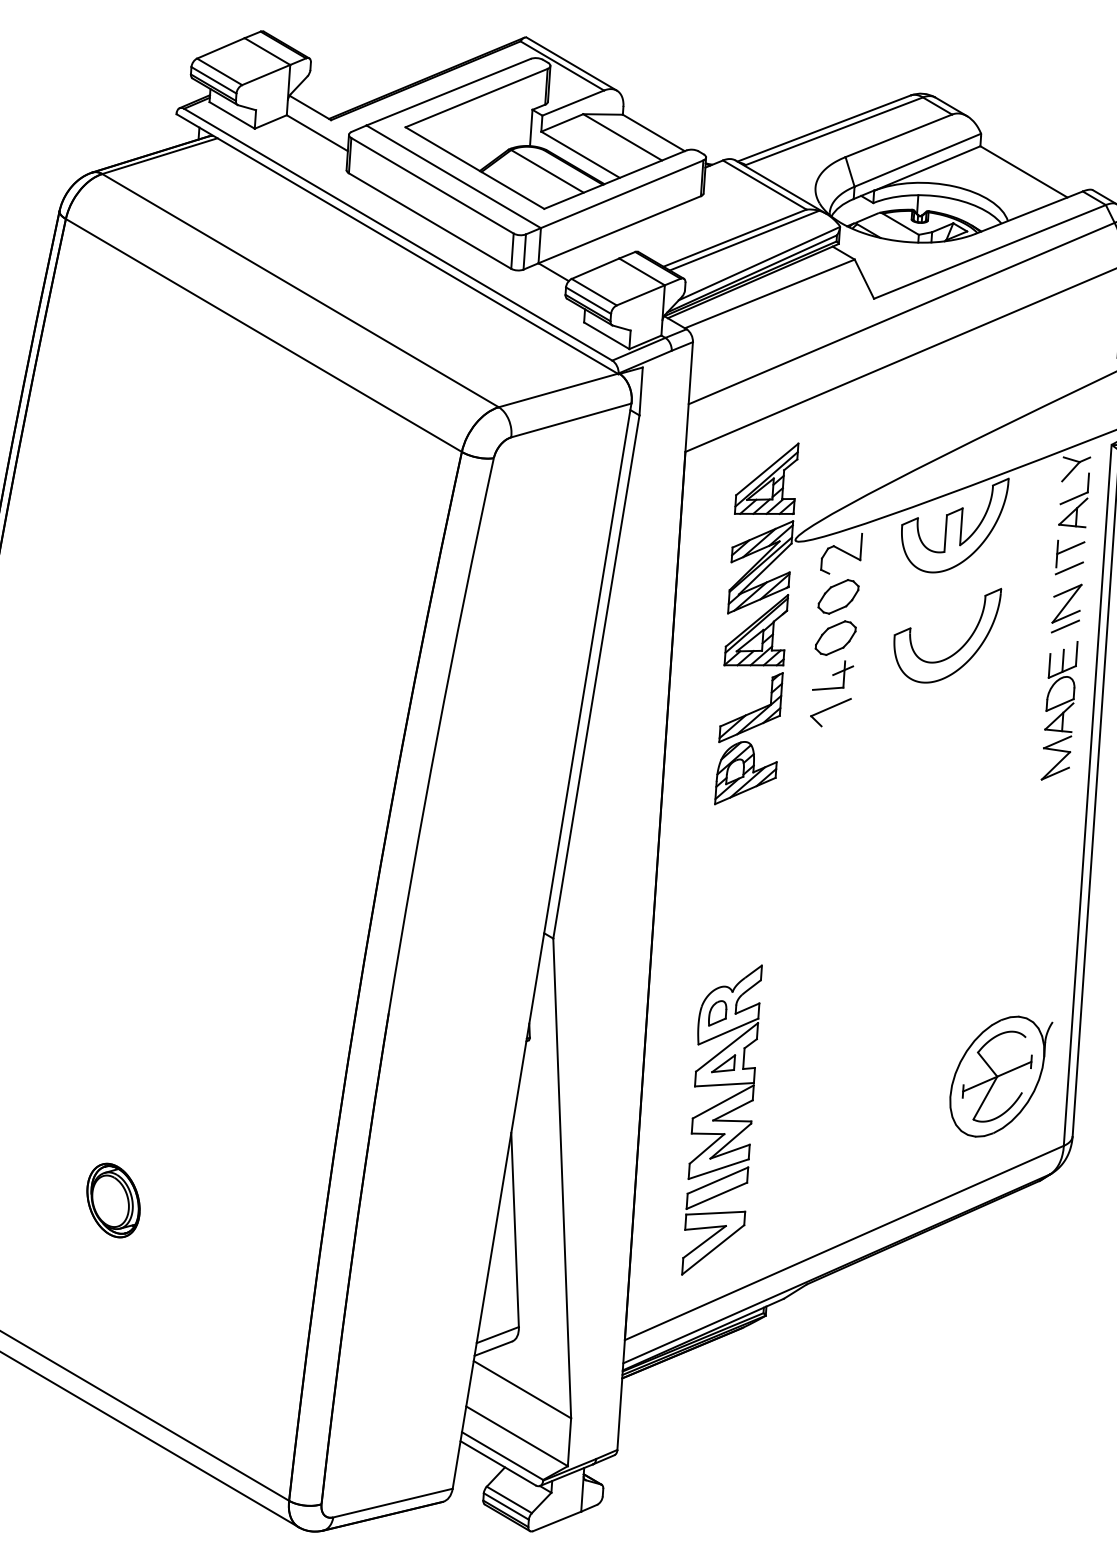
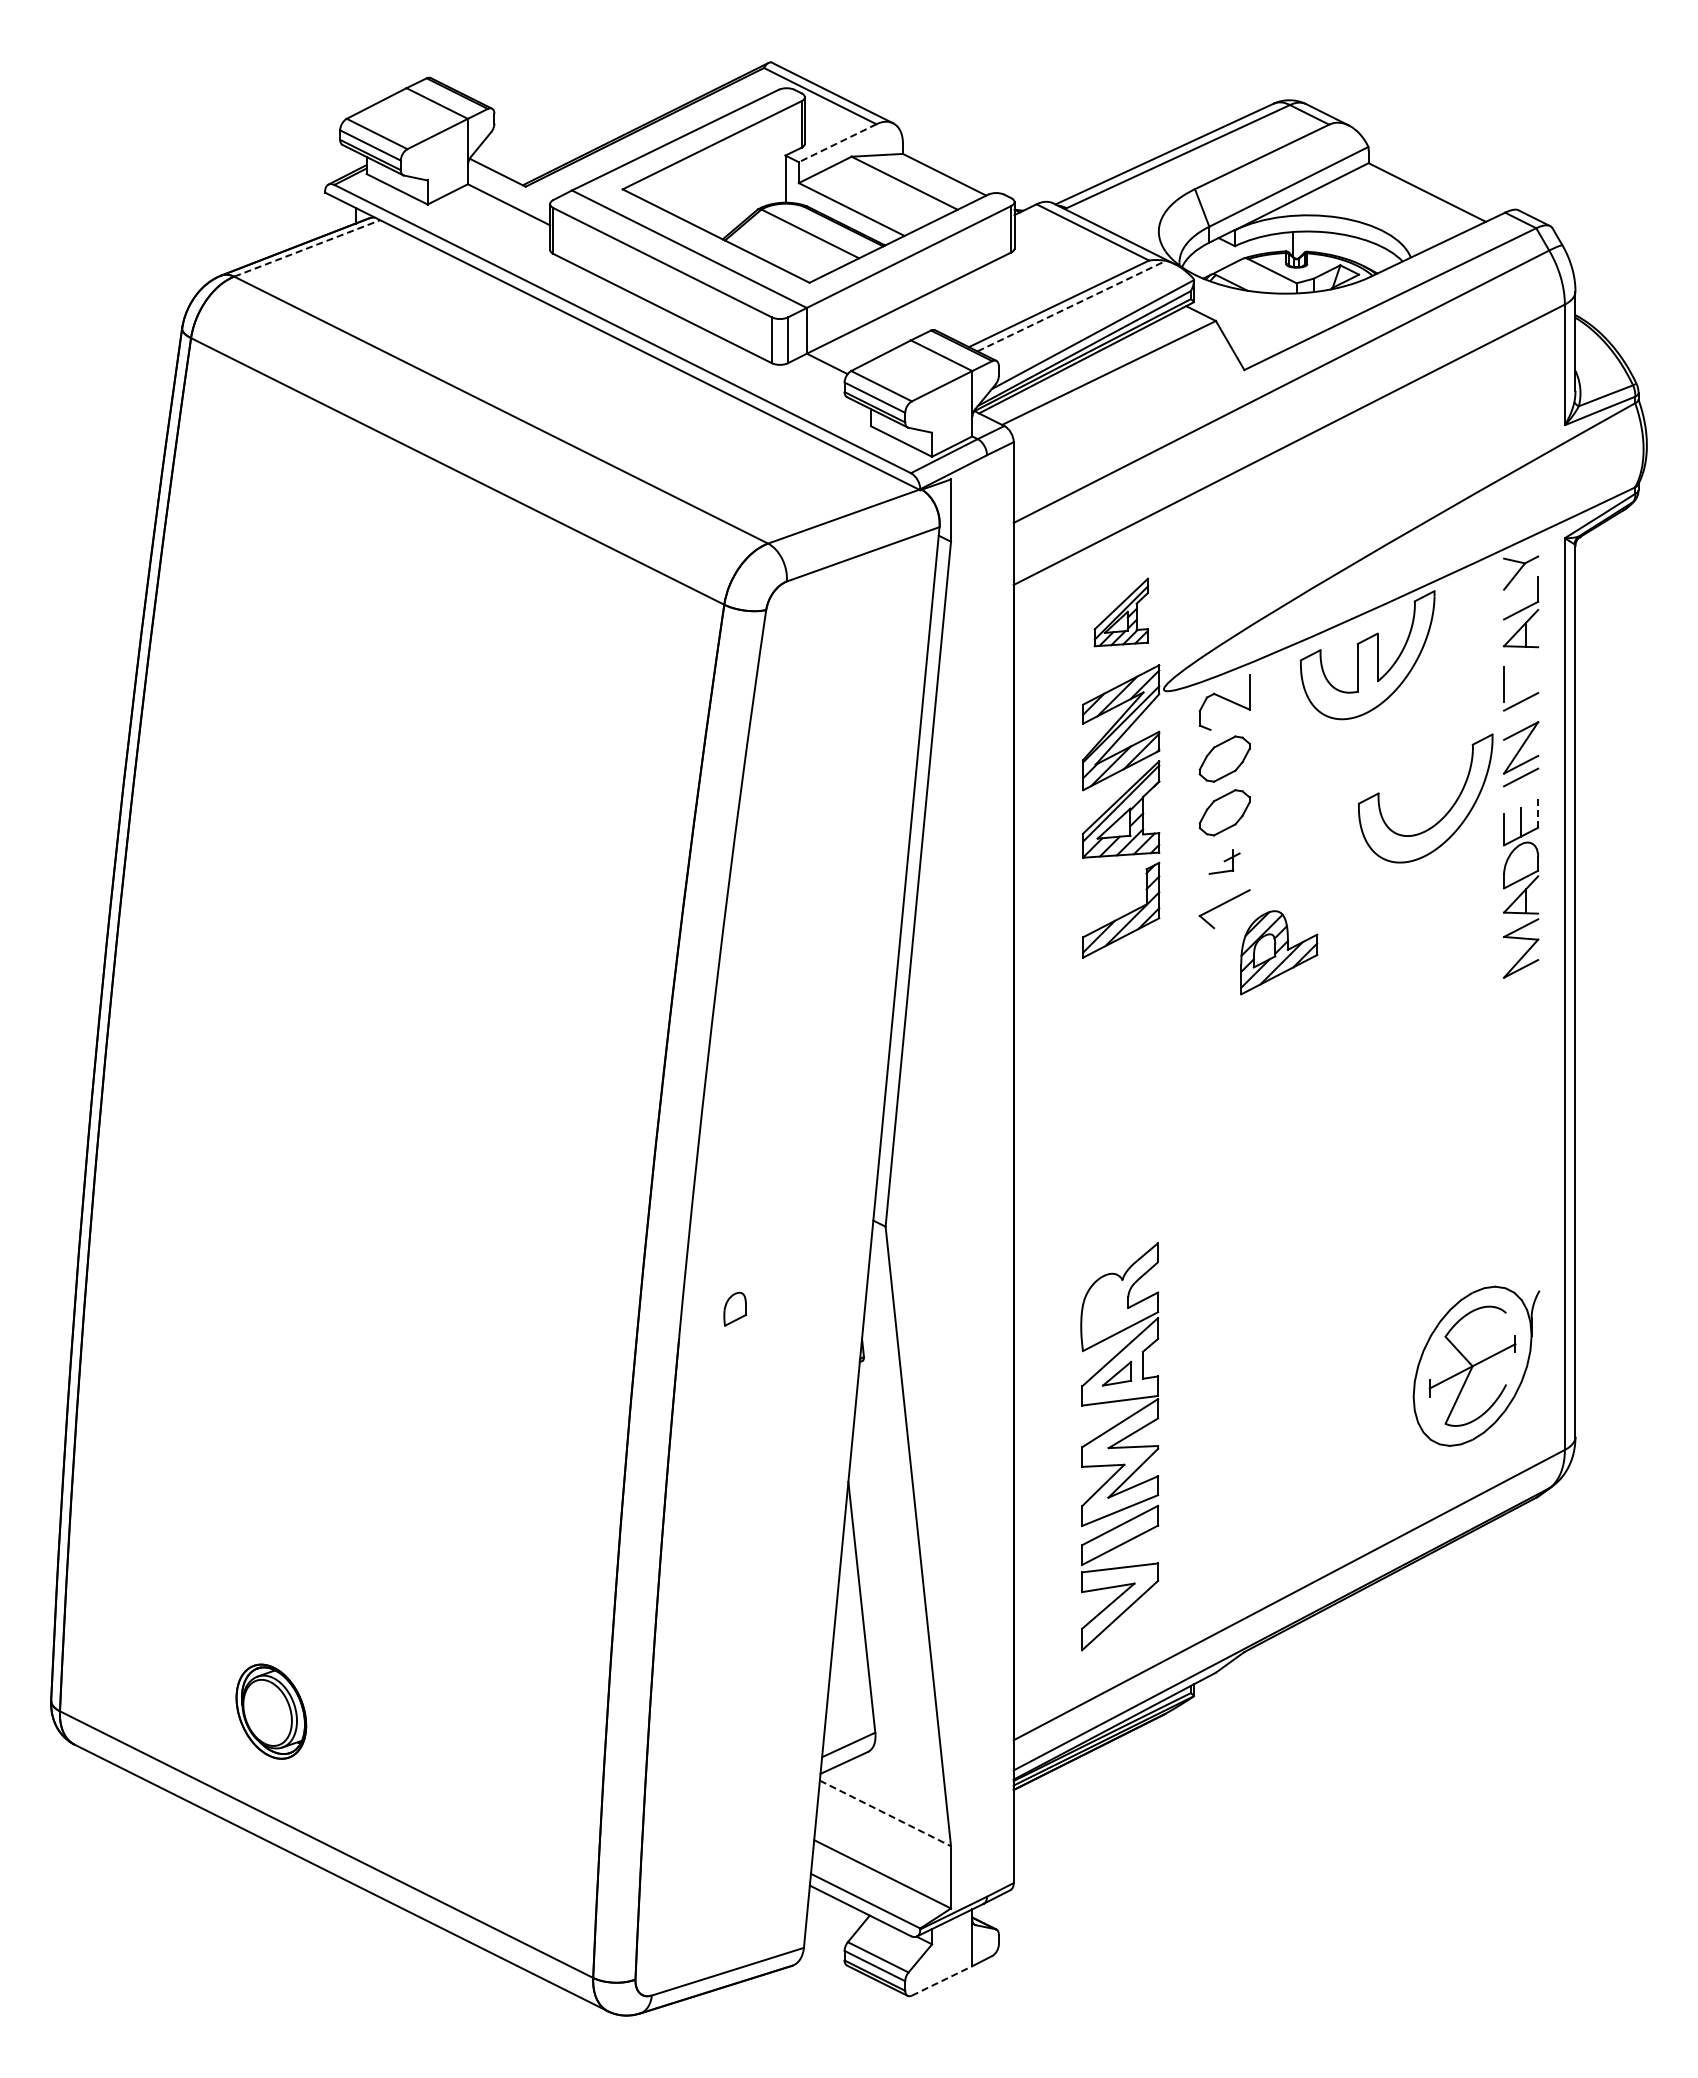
line: (573, 103) -> (837, 143), solid -> dashed
line: (160, 156) -> (307, 248), solid -> dashed
line: (745, 240) -> (1072, 305), solid -> dashed
part: (766, 478) -> (1121, 612), size x0.7
line: (1071, 548) -> (1521, 675), removed
part: (961, 646) -> (1446, 812), moved
line: (1076, 654) -> (1538, 812), solid -> dashed
part: (833, 675) -> (1224, 861), size x0.6
part: (746, 773) -> (1279, 952), moved
part: (717, 1012) -> (734, 1308), moved
part: (113, 1200) -> (271, 1711), moved
line: (522, 1389) -> (885, 1813), solid -> dashed
line: (557, 1521) -> (942, 1980), solid -> dashed

